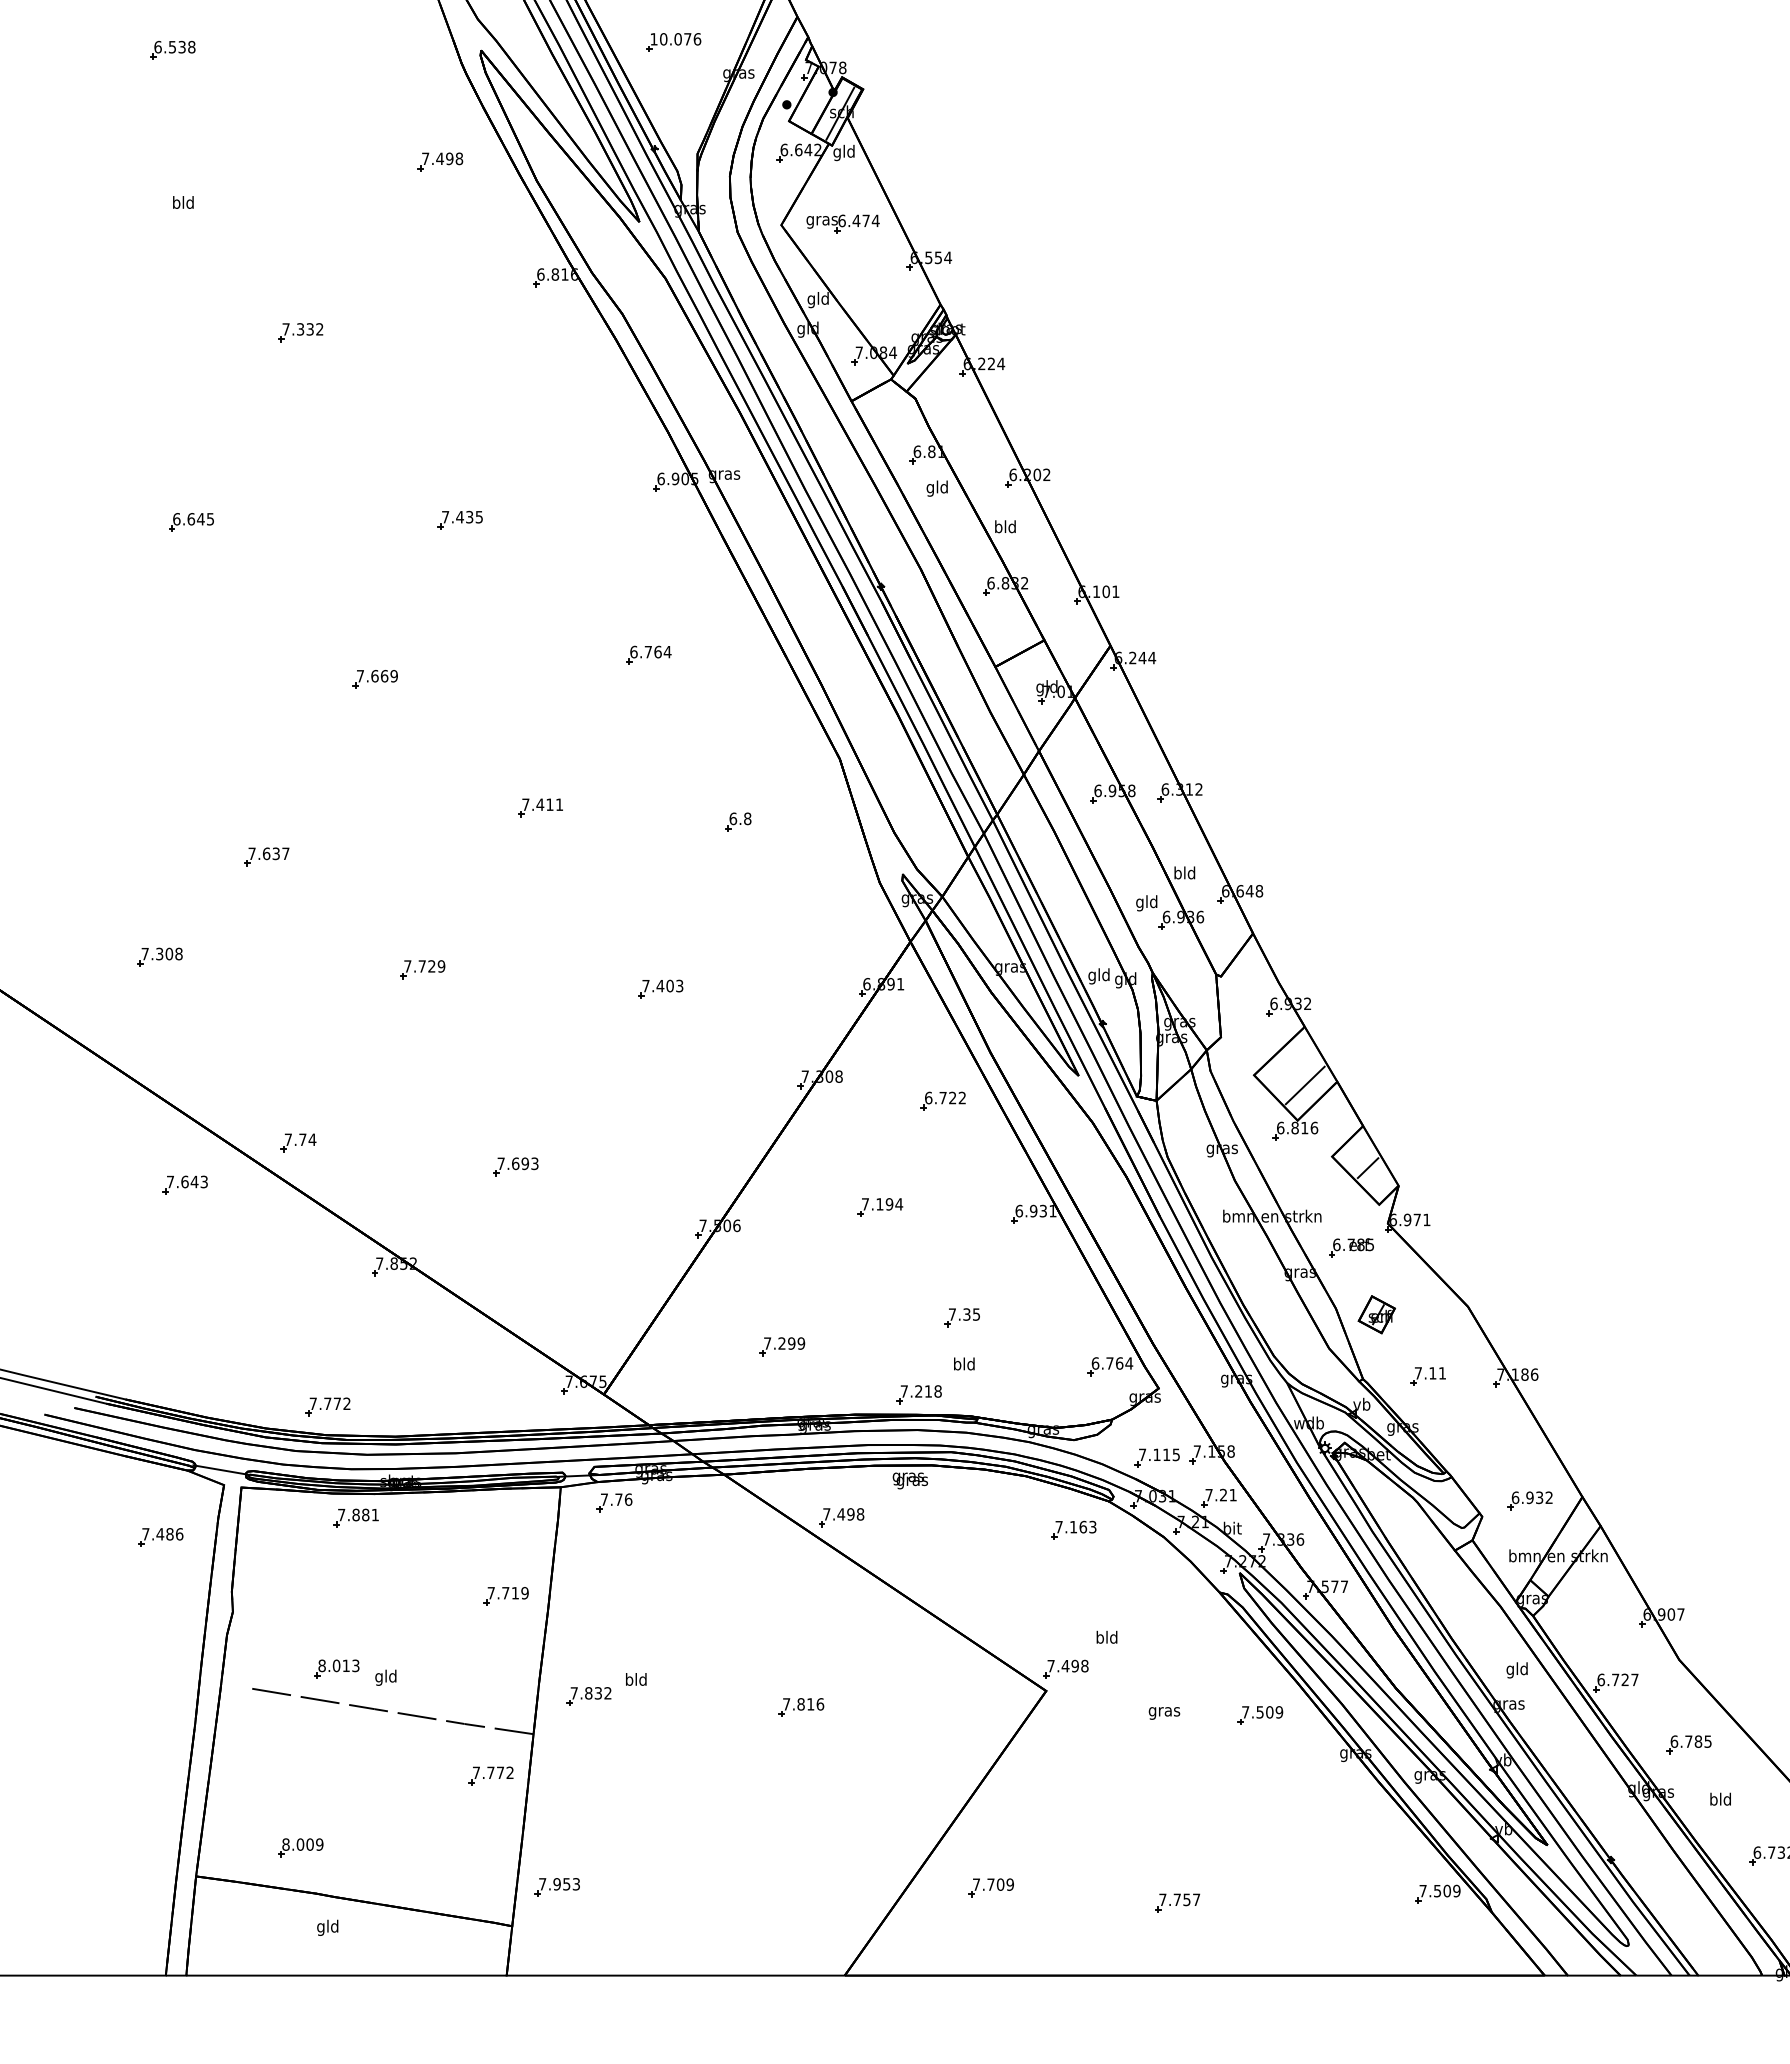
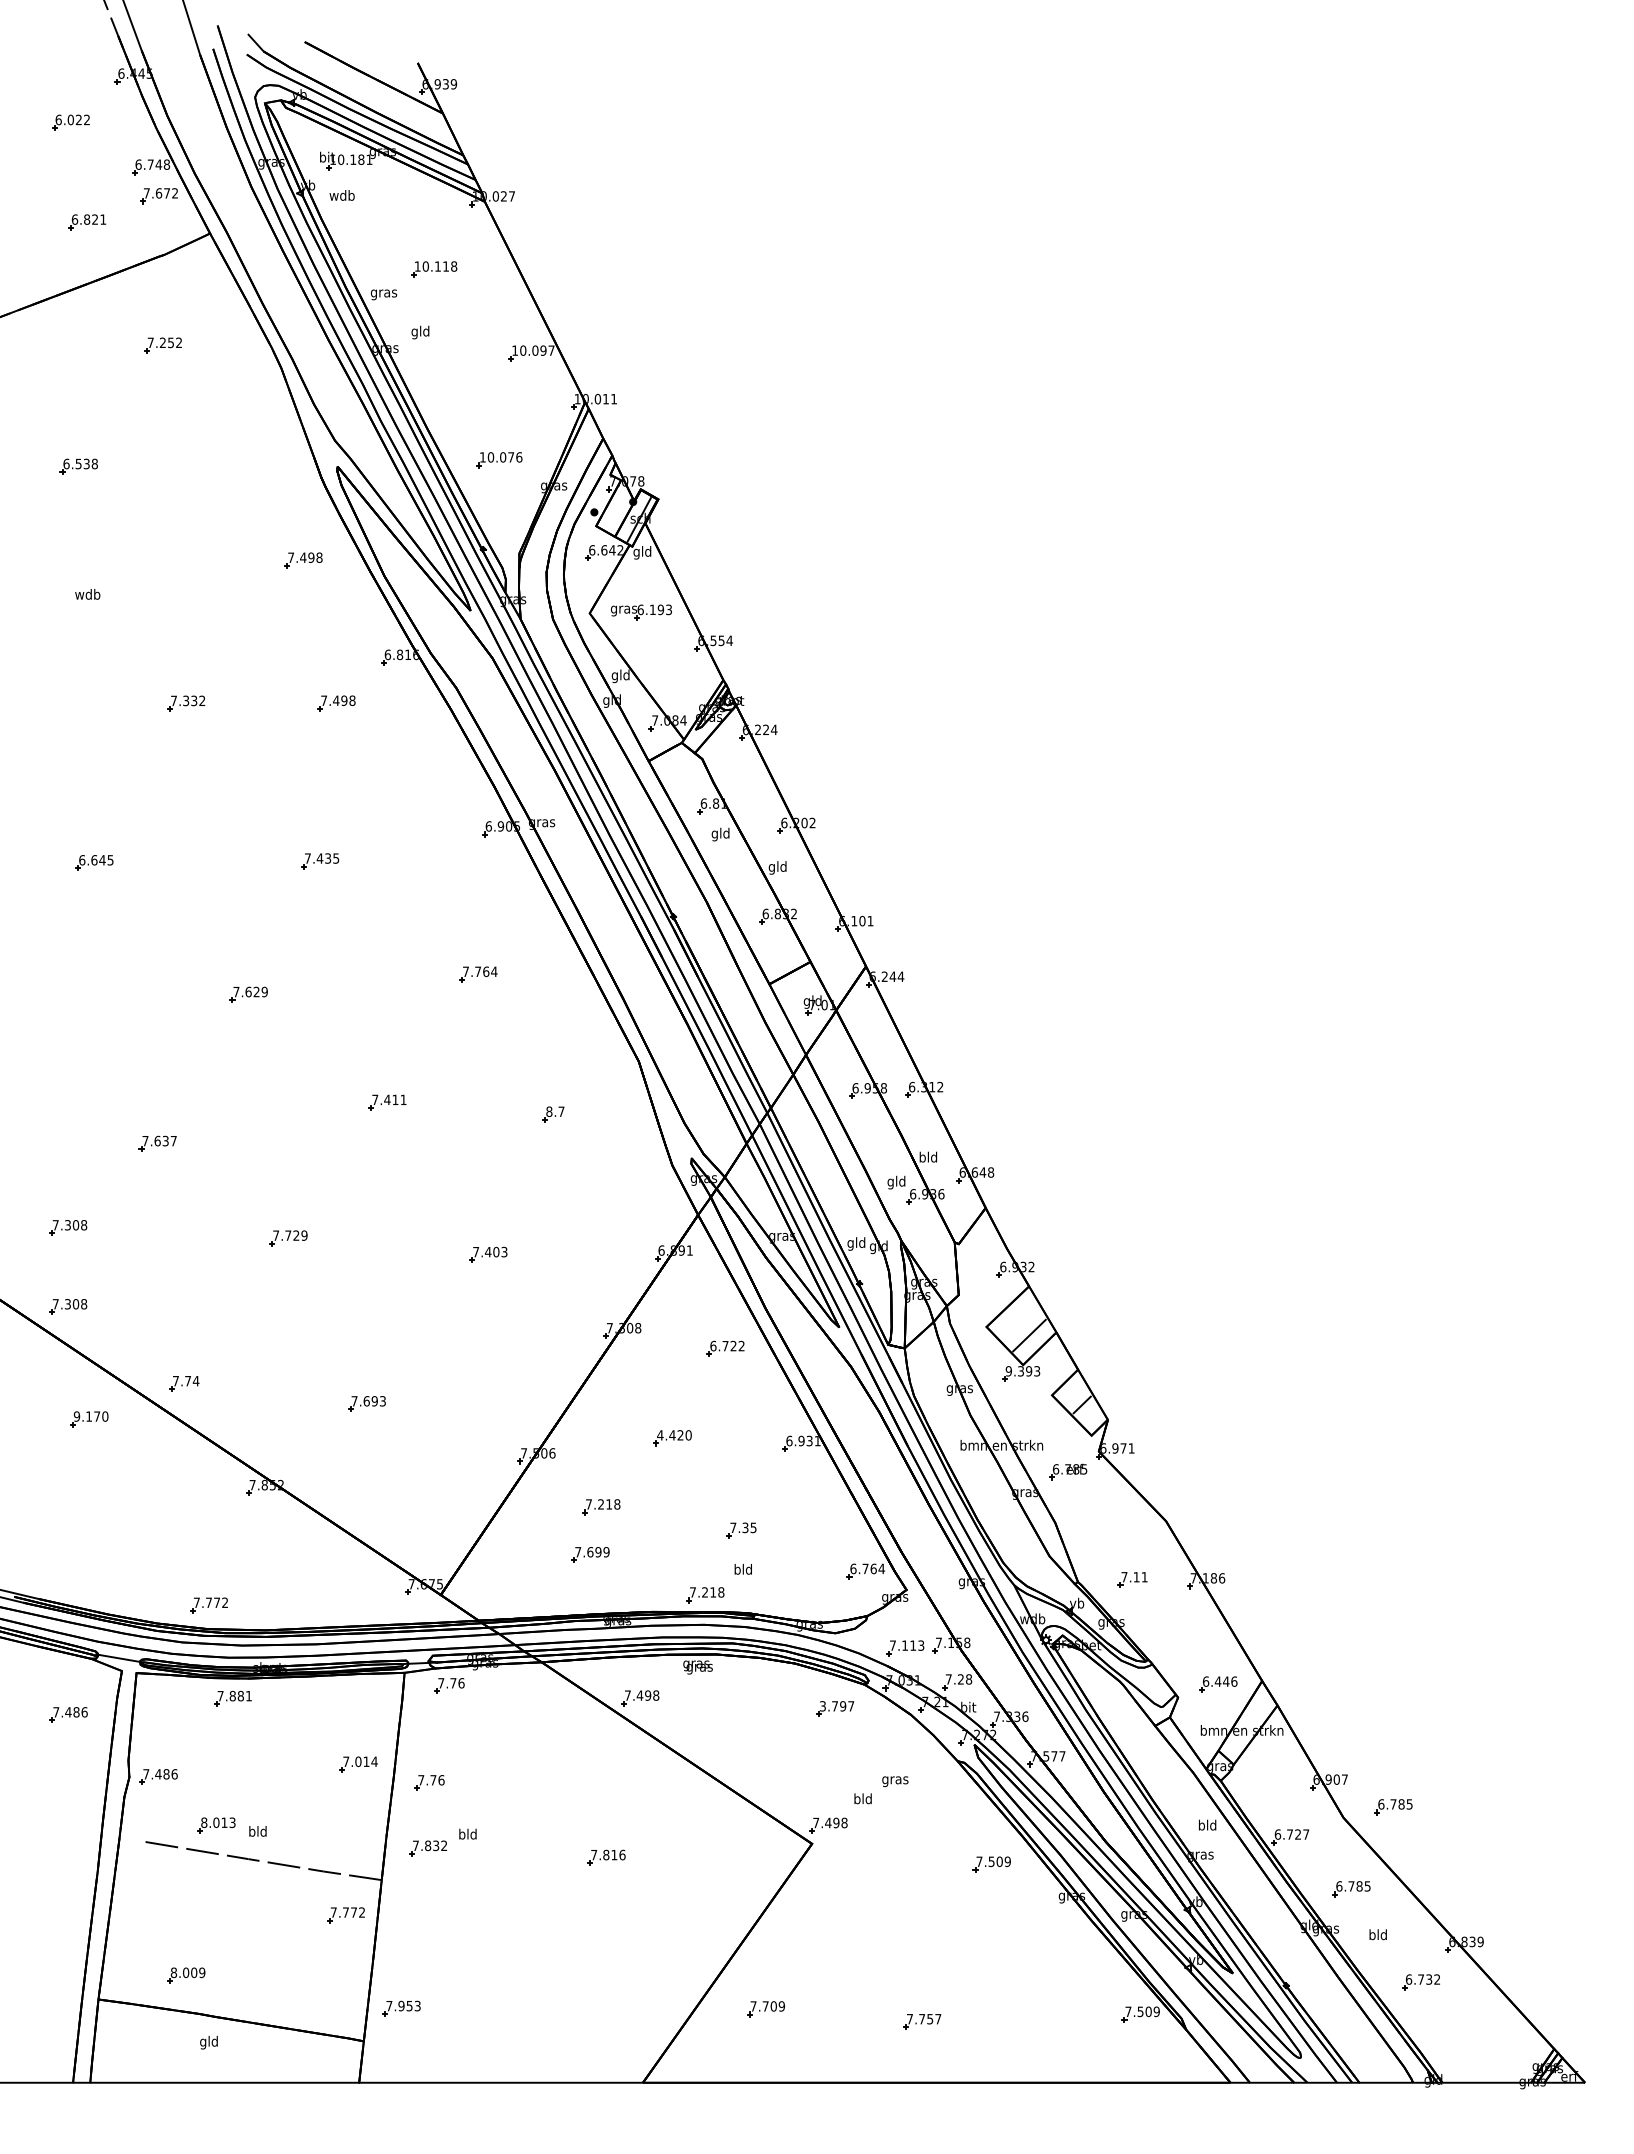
text: (183, 202) -> (87, 594), bld -> wdb
text: (865, 220) -> (660, 609), 6.474 -> 6.193
part: (479, 332) -> (336, 703), added
text: (997, 527) -> (771, 867), bld -> gld
text: (634, 651) -> (466, 971), 6.764 -> 7.764
text: (384, 675) -> (256, 991), 7.669 -> 7.629
text: (740, 818) -> (555, 1111), 6.8 -> 8.7
part: (160, 1050) -> (68, 1306), added
text: (1296, 1128) -> (1022, 1371), 6.816 -> 9.393
text: (186, 1181) -> (90, 1416), 7.643 -> 9.170
text: (882, 1204) -> (674, 1435), 7.194 -> 4.420
part: (795, 1290) -> (601, 1507), added
part: (1376, 1314) -> (1089, 1527), removed
text: (782, 1343) -> (590, 1552), 7.299 -> 7.699
text: (1176, 1453) -> (921, 1644), 7.115 -> 7.113
text: (1233, 1495) -> (969, 1679), 7.21 -> 7.28
text: (1538, 1497) -> (1225, 1681), 6.932 -> 6.446
text: (1075, 1527) -> (836, 1706), 7.163 -> 3.797
text: (515, 1592) -> (366, 1761), 7.719 -> 7.014
part: (267, 1610) -> (158, 1776), added
part: (590, 1617) -> (429, 1782), added
part: (1738, 1647) -> (1393, 1807), added
text: (1510, 1670) -> (1201, 1826), gld -> bld
text: (378, 1677) -> (251, 1832), gld -> bld
text: (1164, 1713) -> (895, 1781), moved

